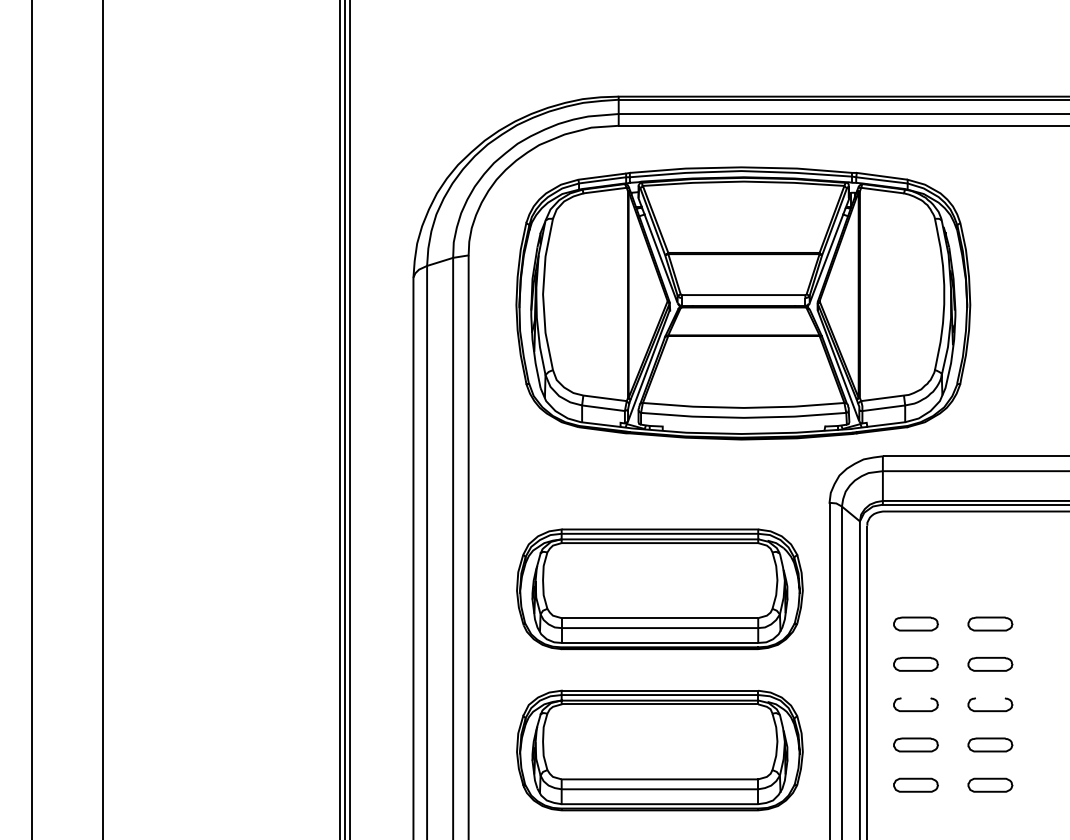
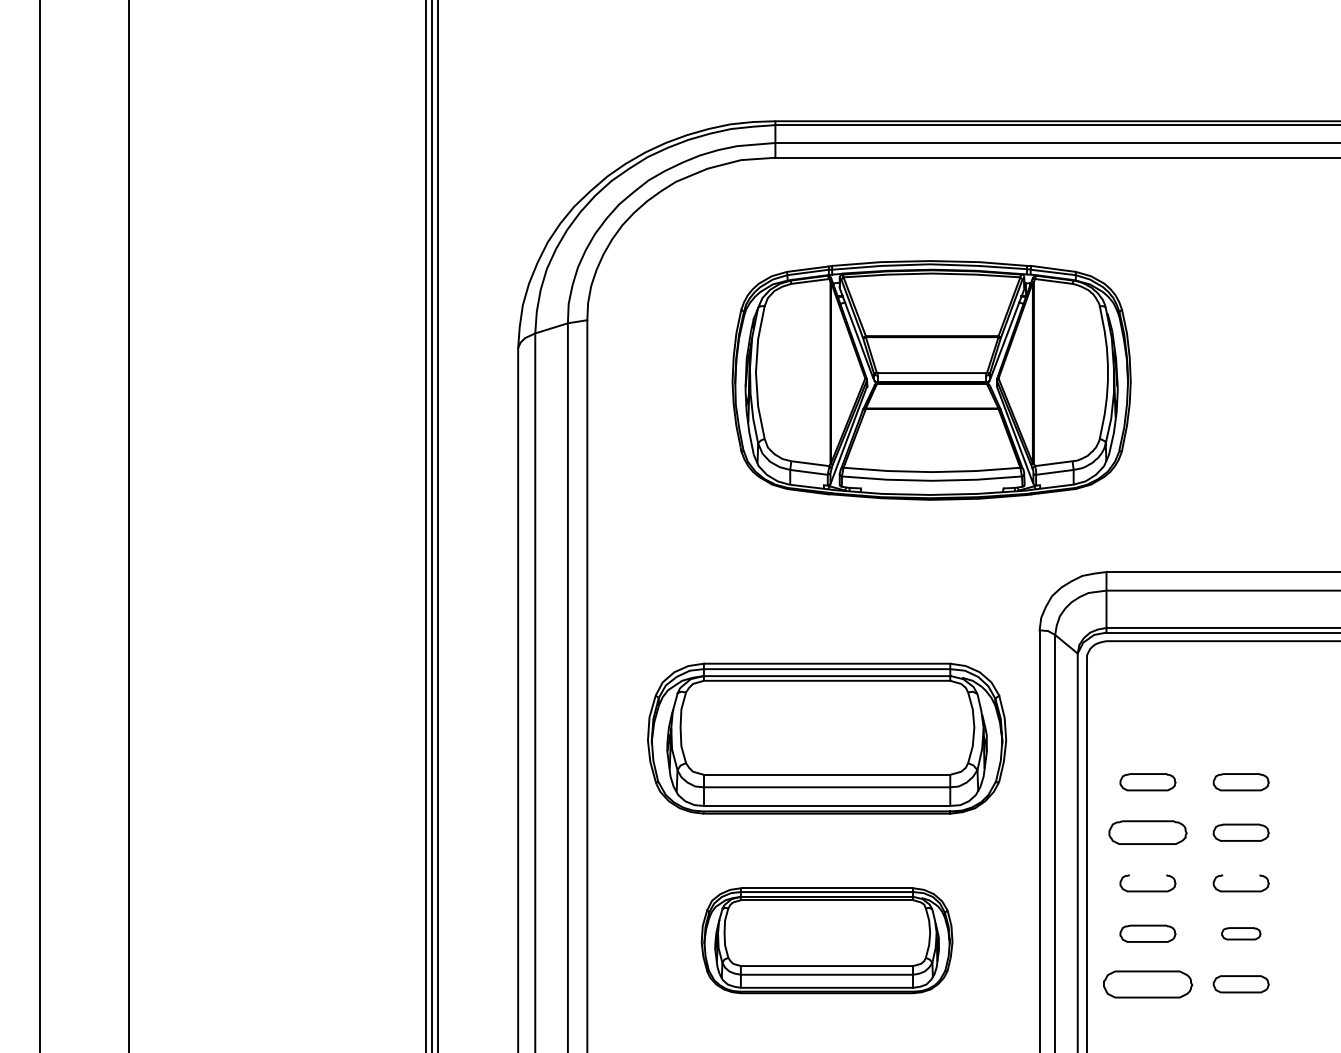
part: (743, 303) -> (931, 380), size x0.7
part: (915, 664) -> (1147, 832), size x1.4
part: (990, 744) -> (1241, 933), size x0.7
part: (659, 750) -> (826, 940), size x0.7
part: (915, 784) -> (1147, 983), size x1.6

